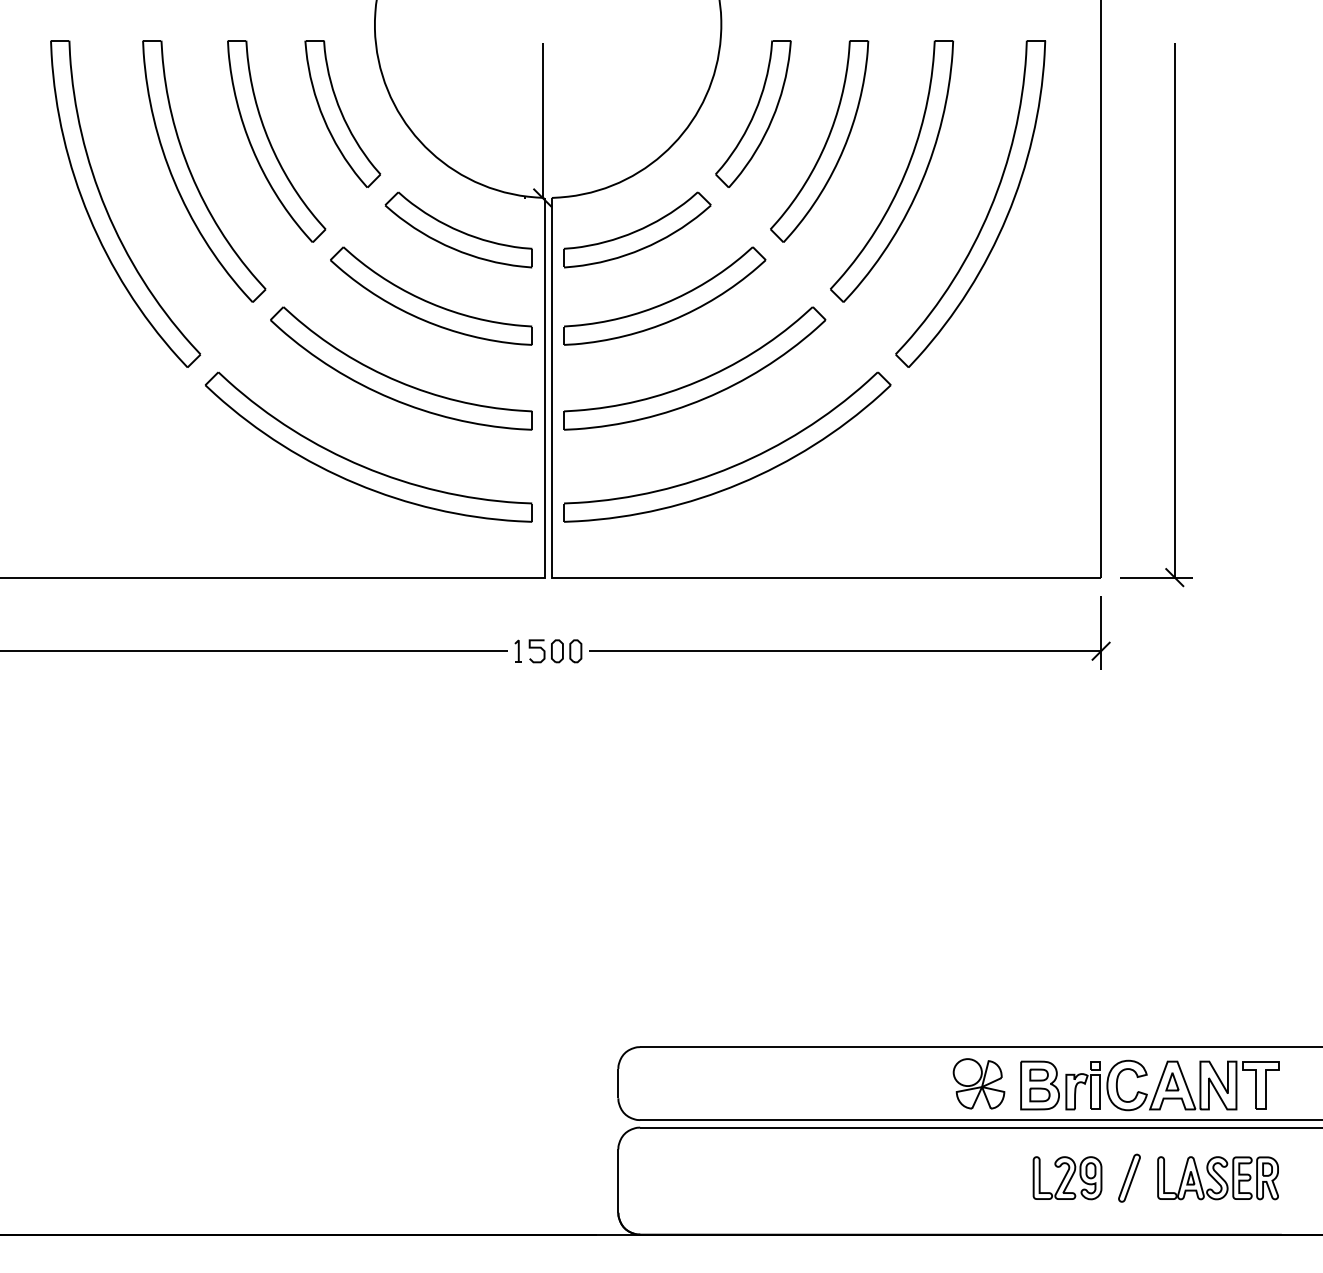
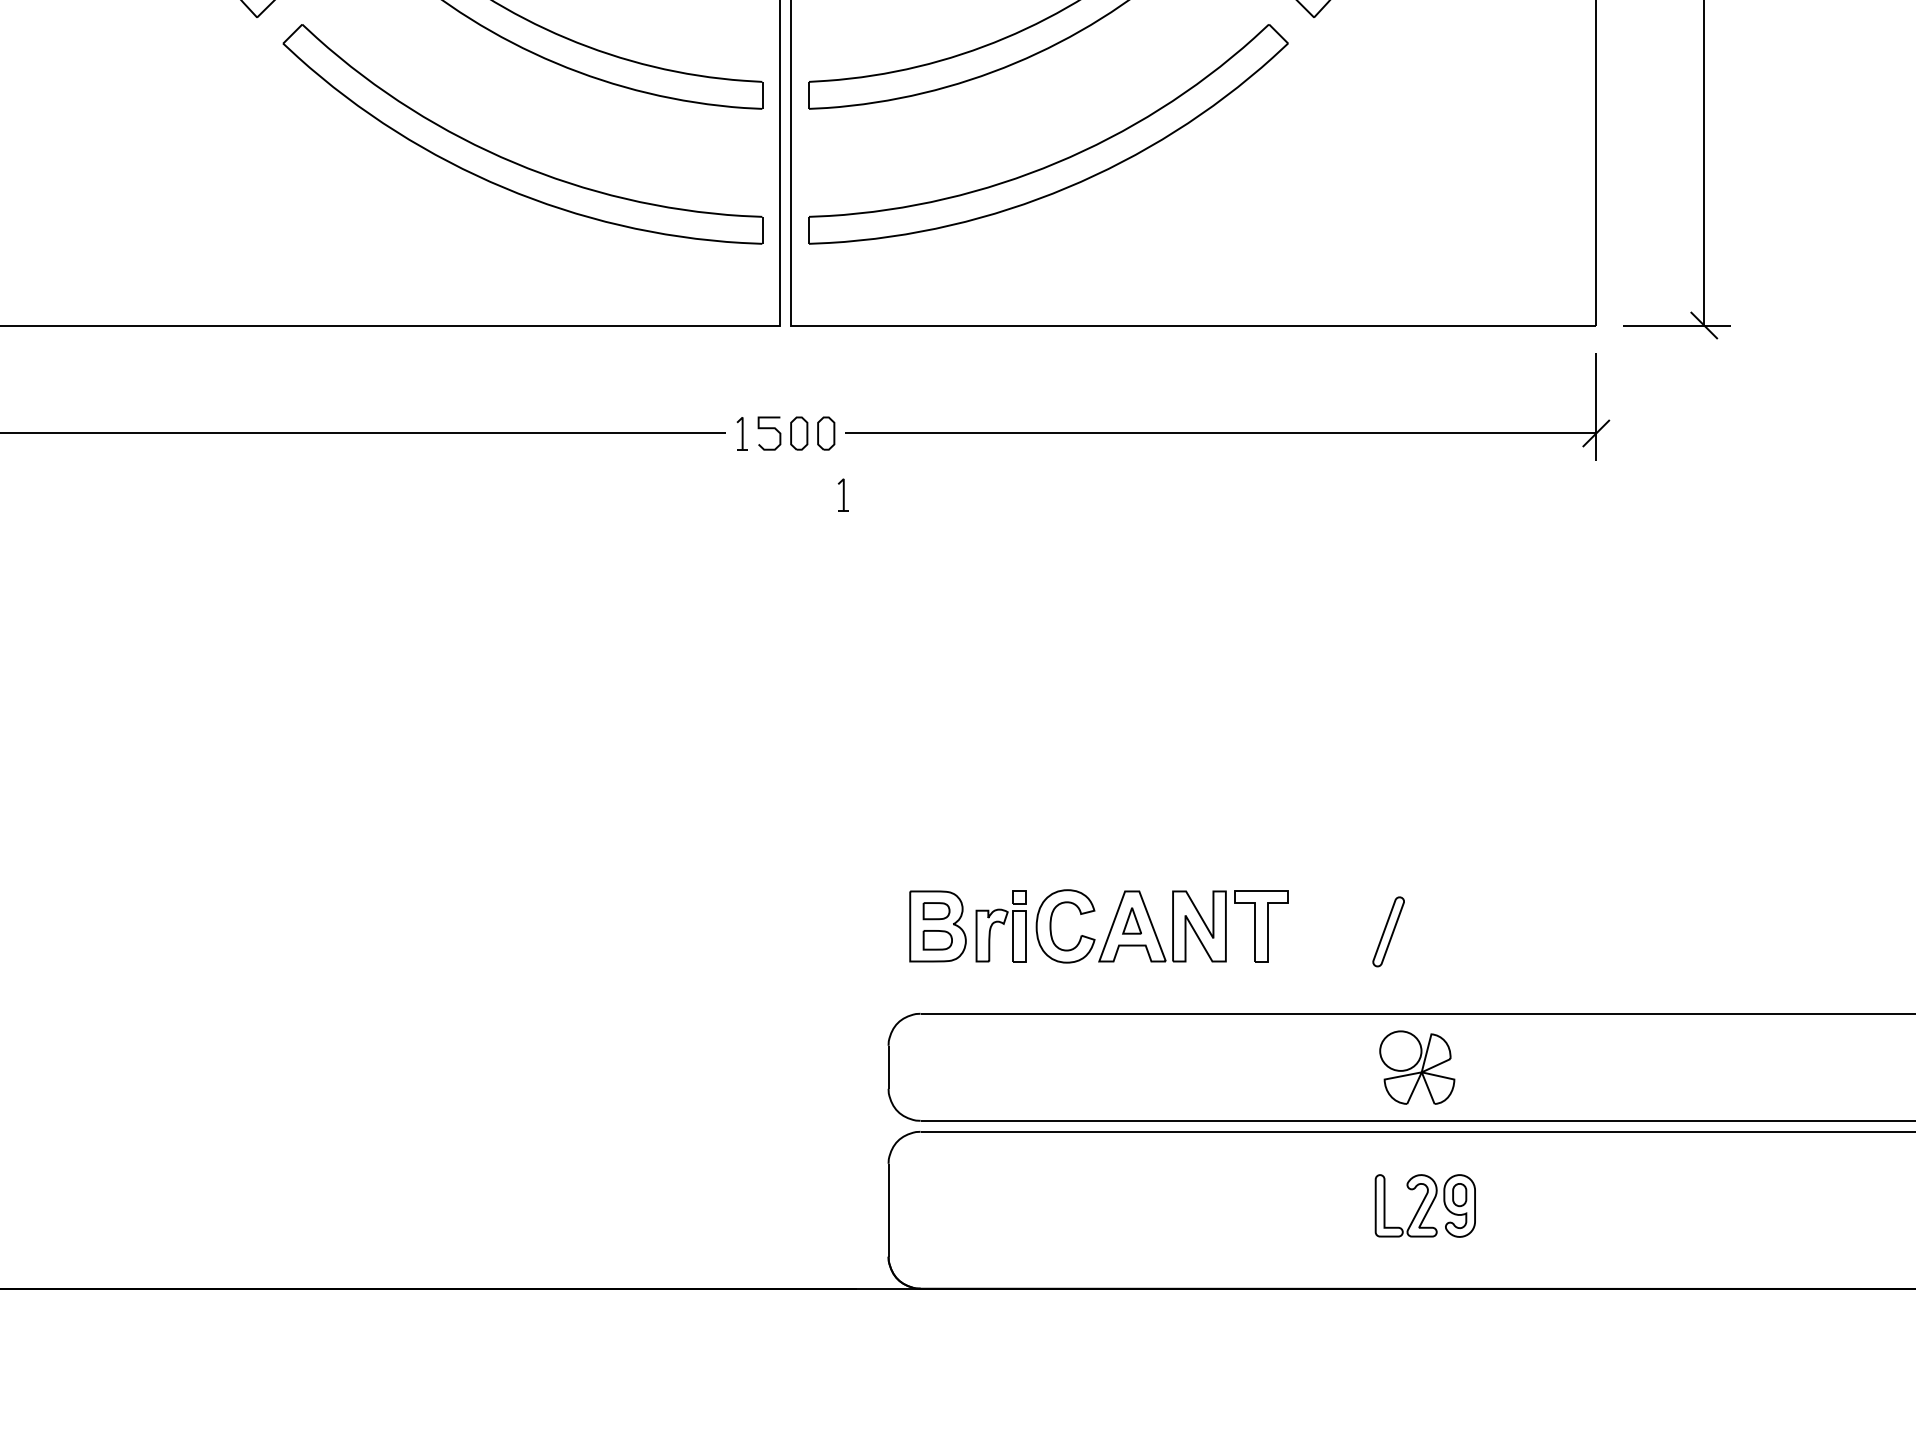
part: (586, 692) -> (841, 493), added
part: (1156, 1088) -> (1108, 930), moved
part: (1129, 1177) -> (1388, 930), moved
part: (1067, 1178) -> (1425, 1206), moved
part: (1217, 1178) -> (1766, 1206), removed

